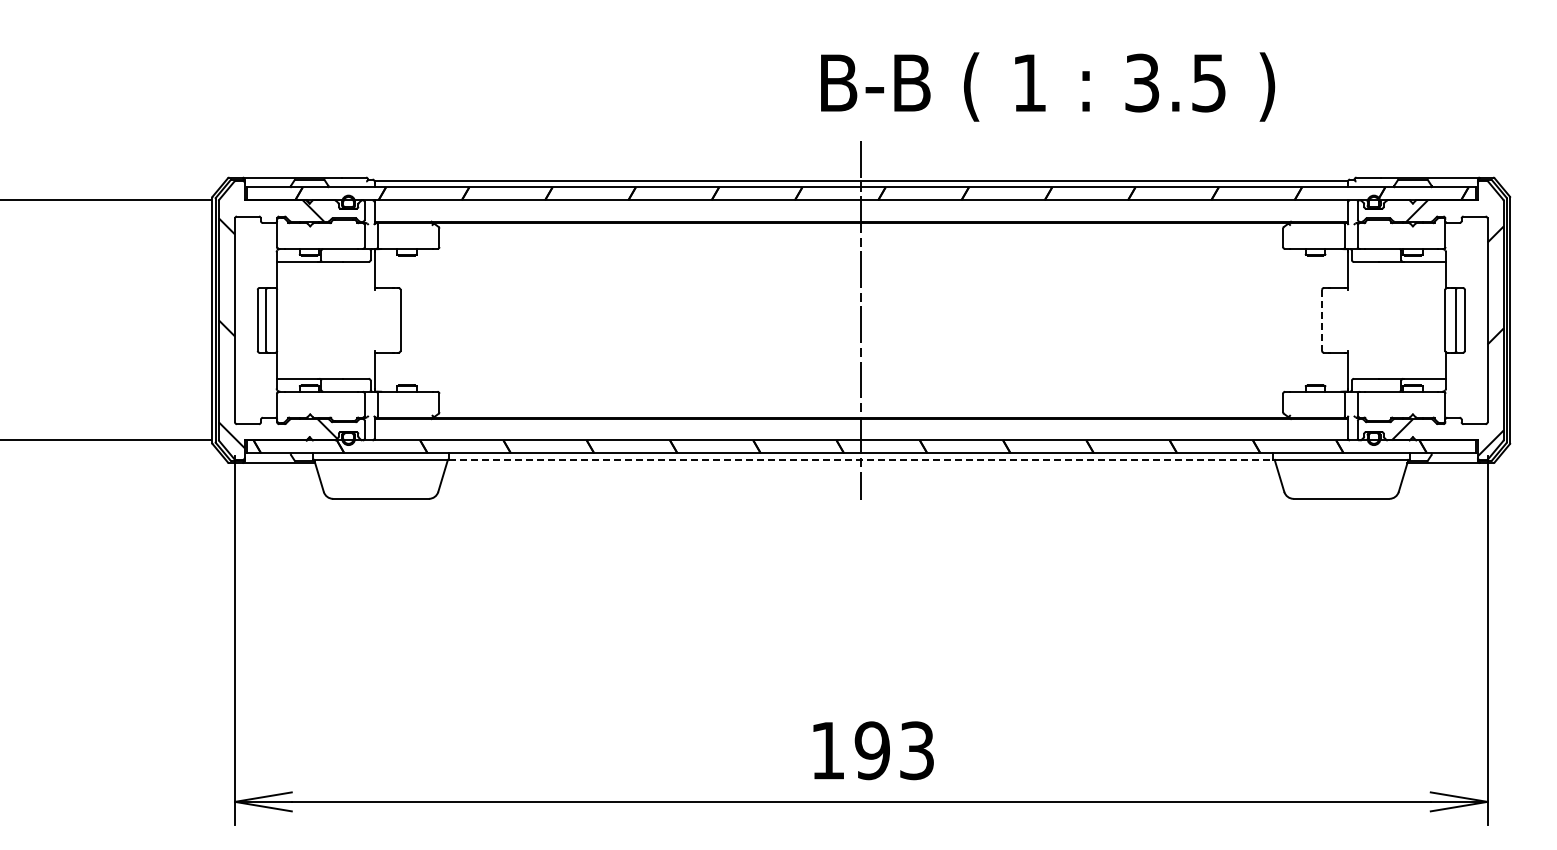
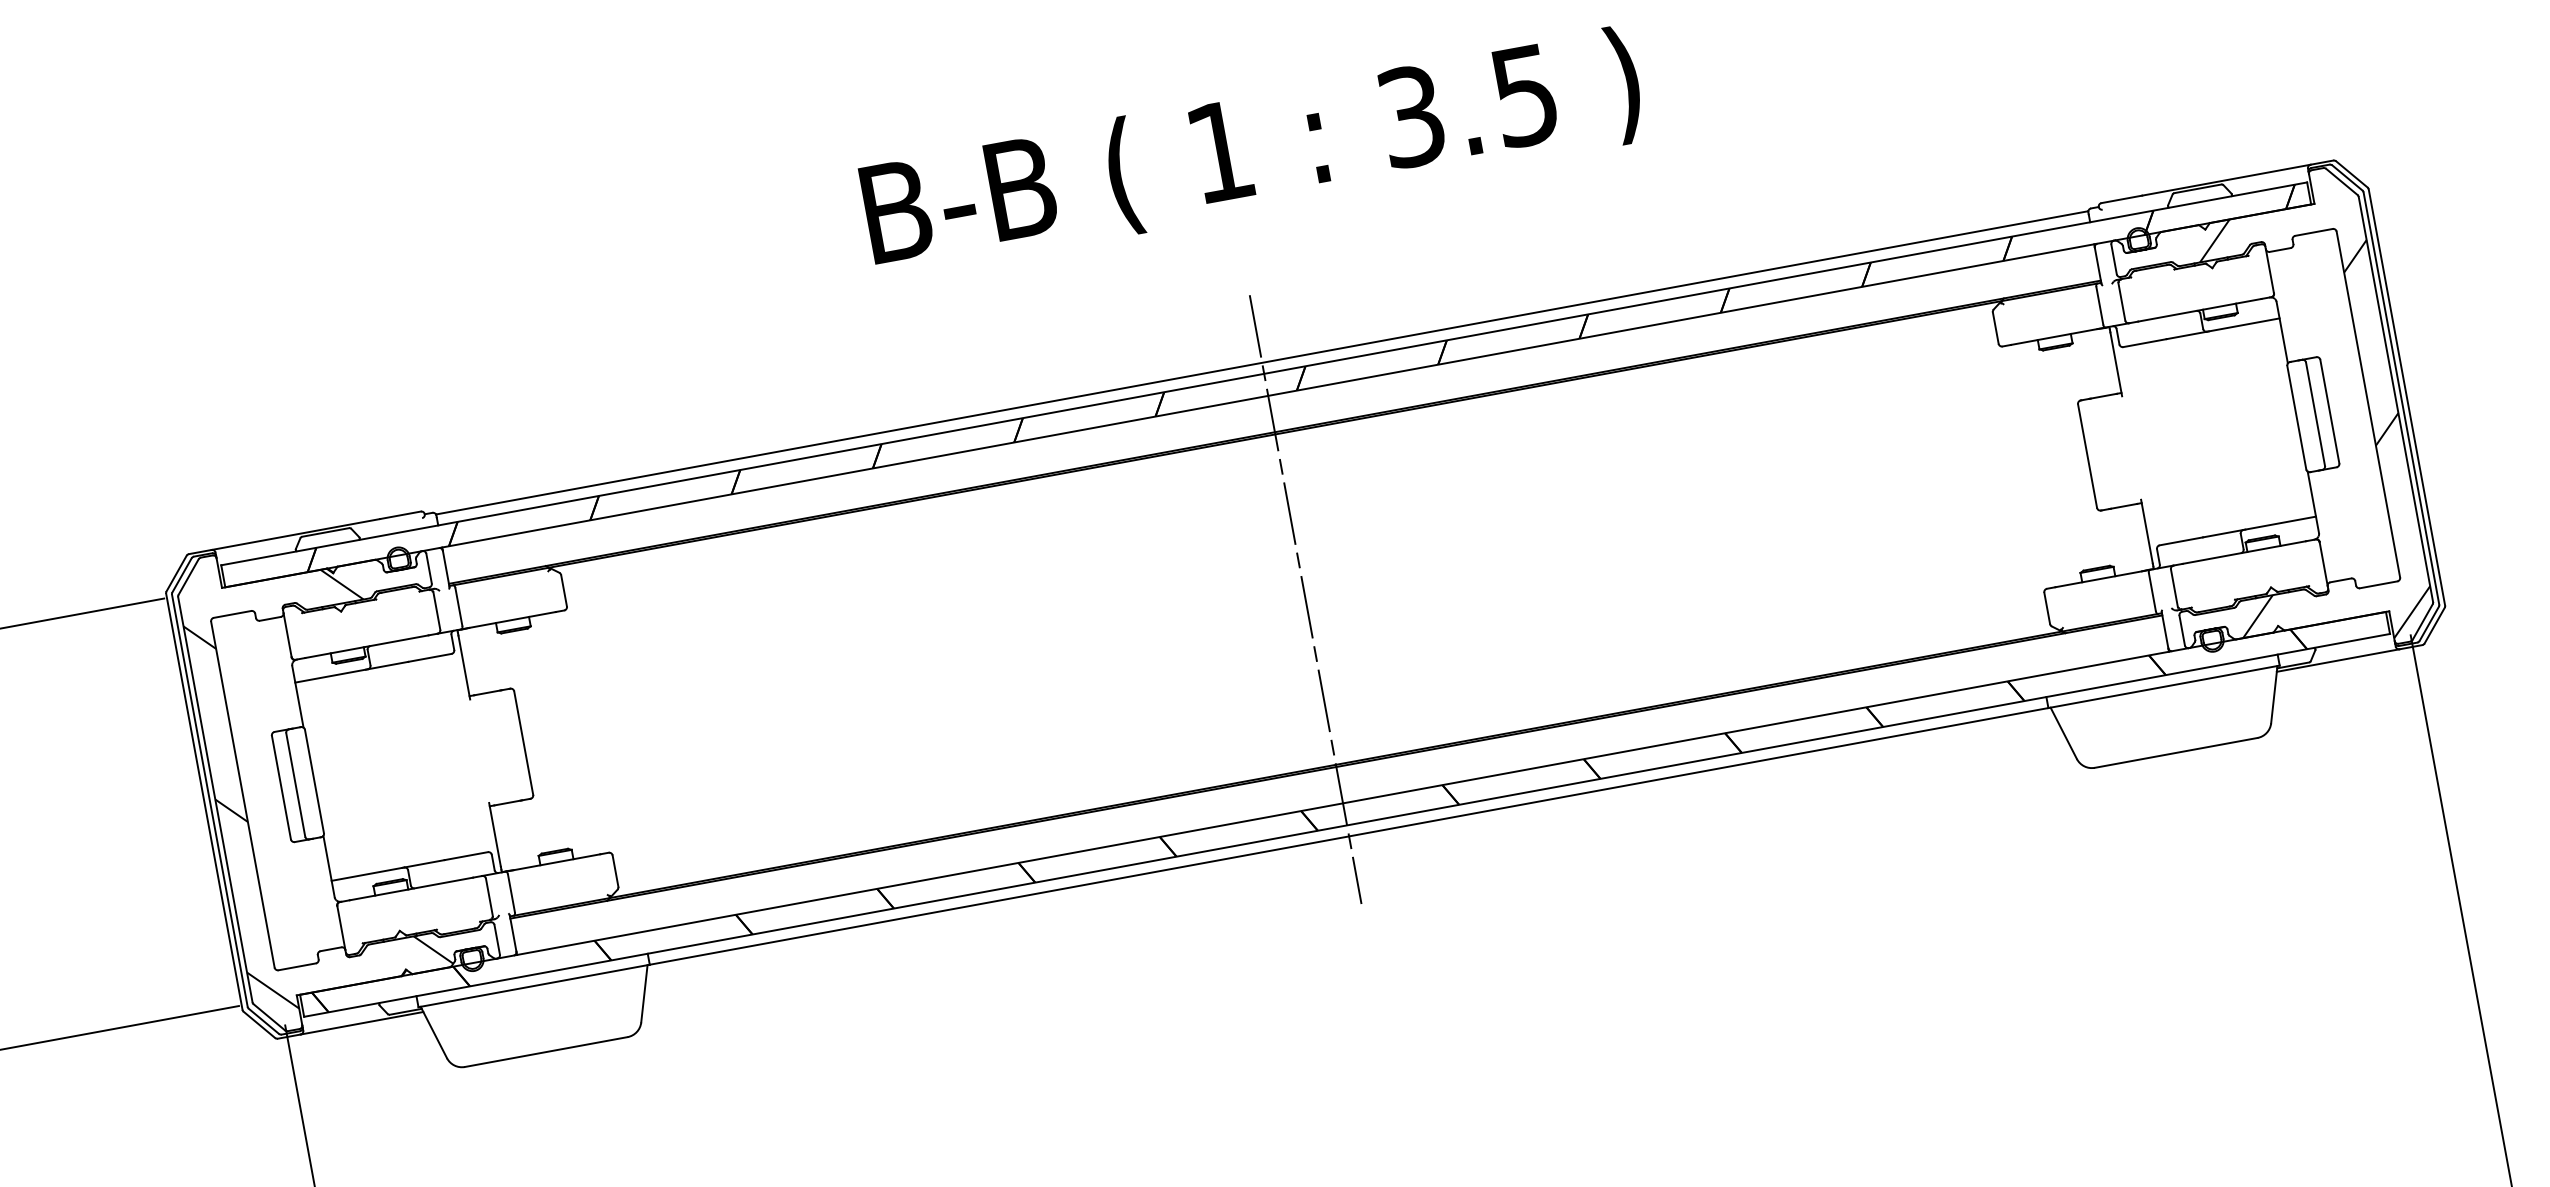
text: (1048, 86) -> (1253, 151), moved
line: (1322, 320) -> (2088, 456), dashed -> solid
line: (861, 459) -> (1349, 835), dashed -> solid

